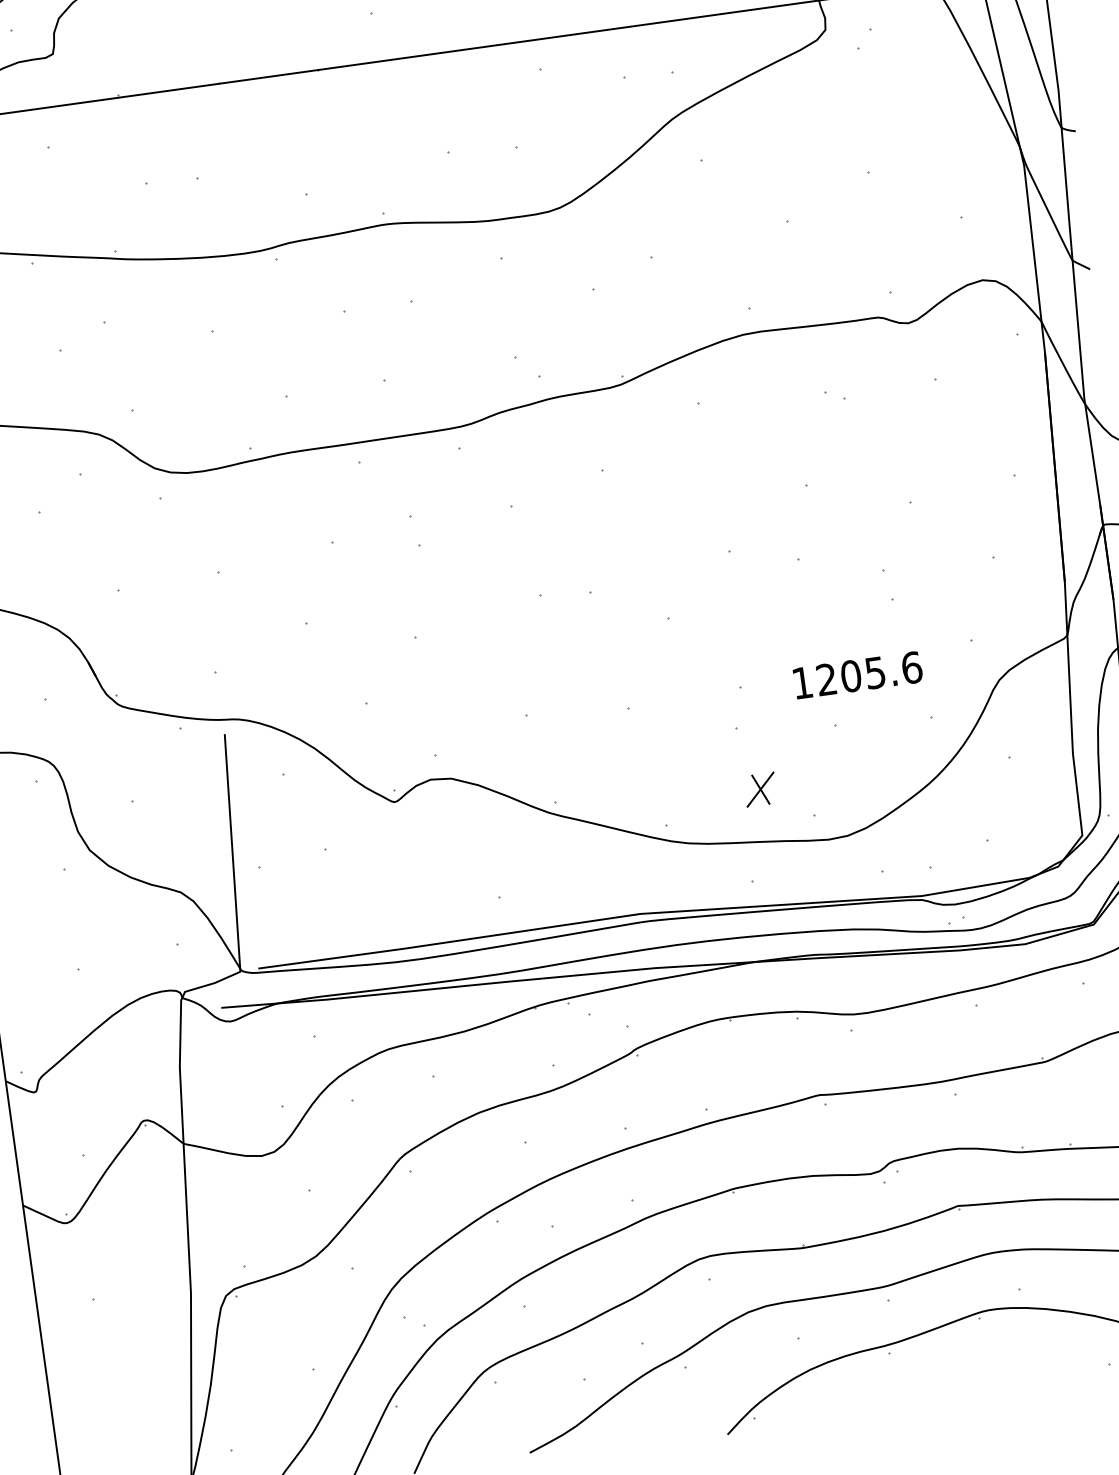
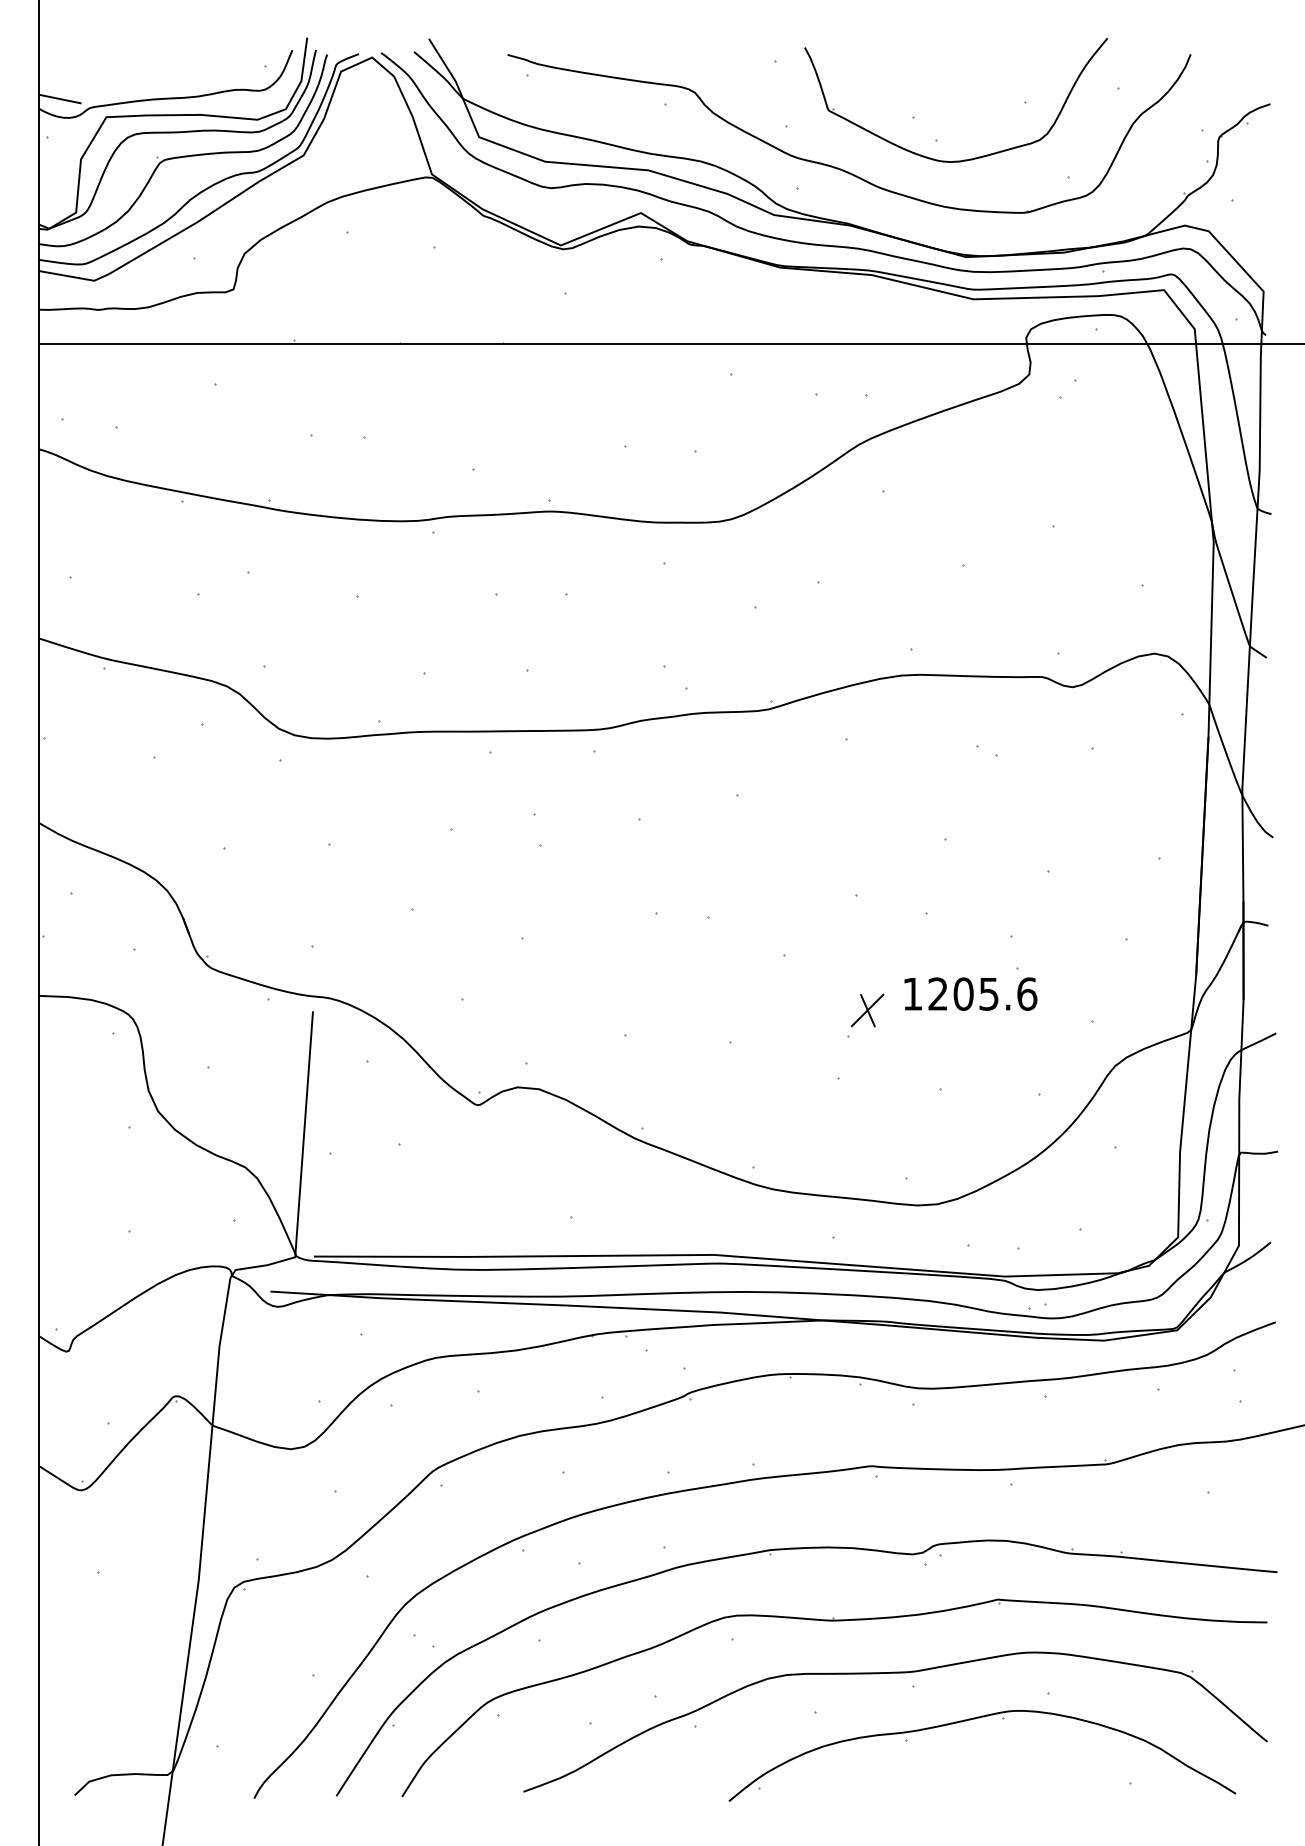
part: (857, 674) -> (970, 993), moved
part: (760, 789) -> (867, 1010), moved

